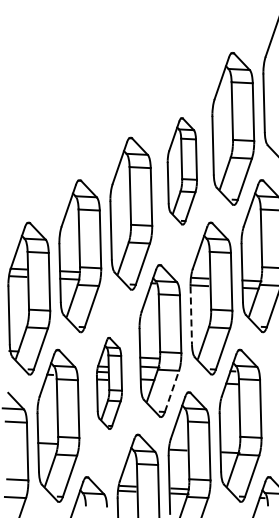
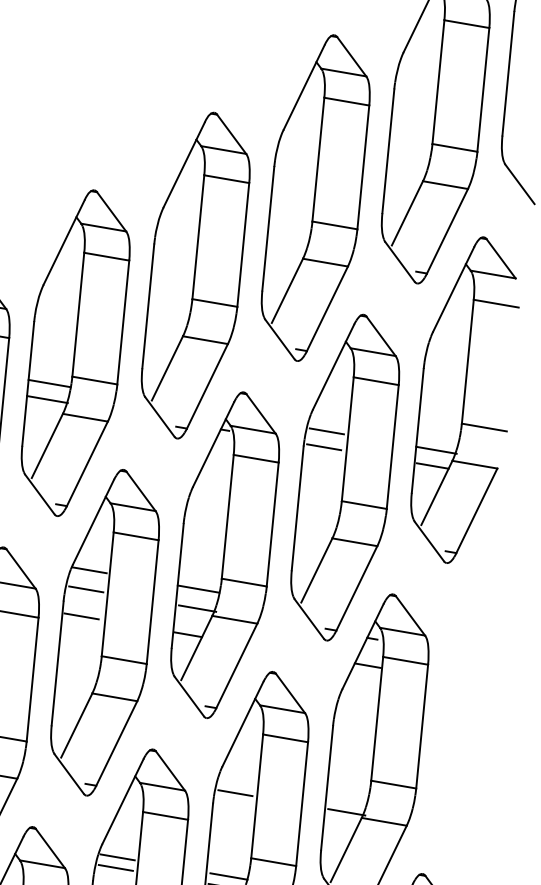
part: (182, 171) -> (316, 198), size x1.43
line: (191, 315) -> (298, 508), dashed -> solid
part: (109, 383) -> (105, 632), size x1.67
line: (171, 391) -> (235, 666), dashed -> solid

